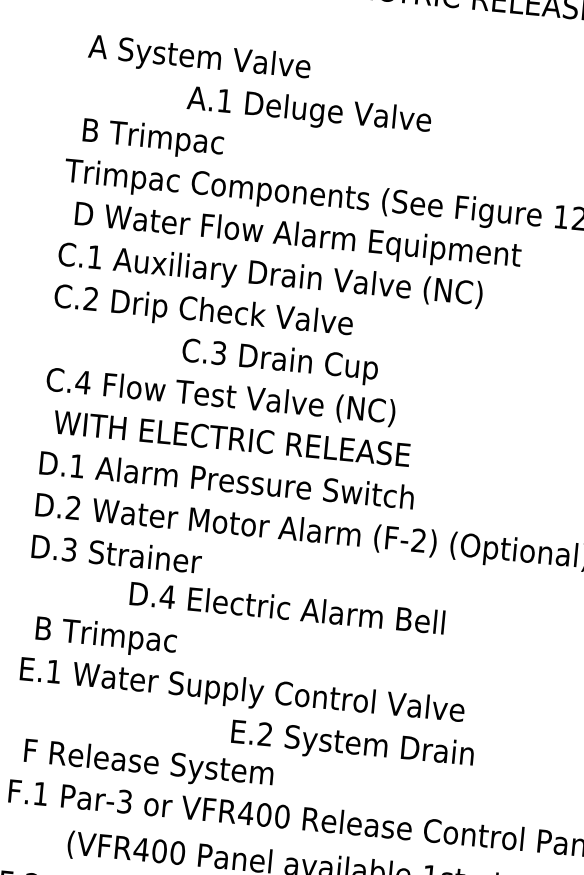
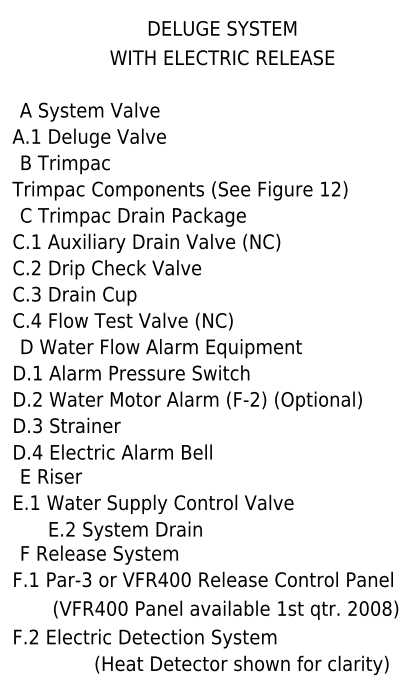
text: (308, 110) -> (88, 137), moved
text: (296, 235) -> (160, 216), D Water Flow Alarm Equipment -> C Trimpac Drain Package
text: (279, 360) -> (74, 295), moved
text: (276, 445) -> (160, 348), WITH ELECTRIC RELEASE -> D Water Flow Alarm Equipment
text: (286, 606) -> (112, 451), moved
text: (110, 636) -> (68, 477), B Trimpac -> E Riser
text: (352, 744) -> (125, 530), moved

